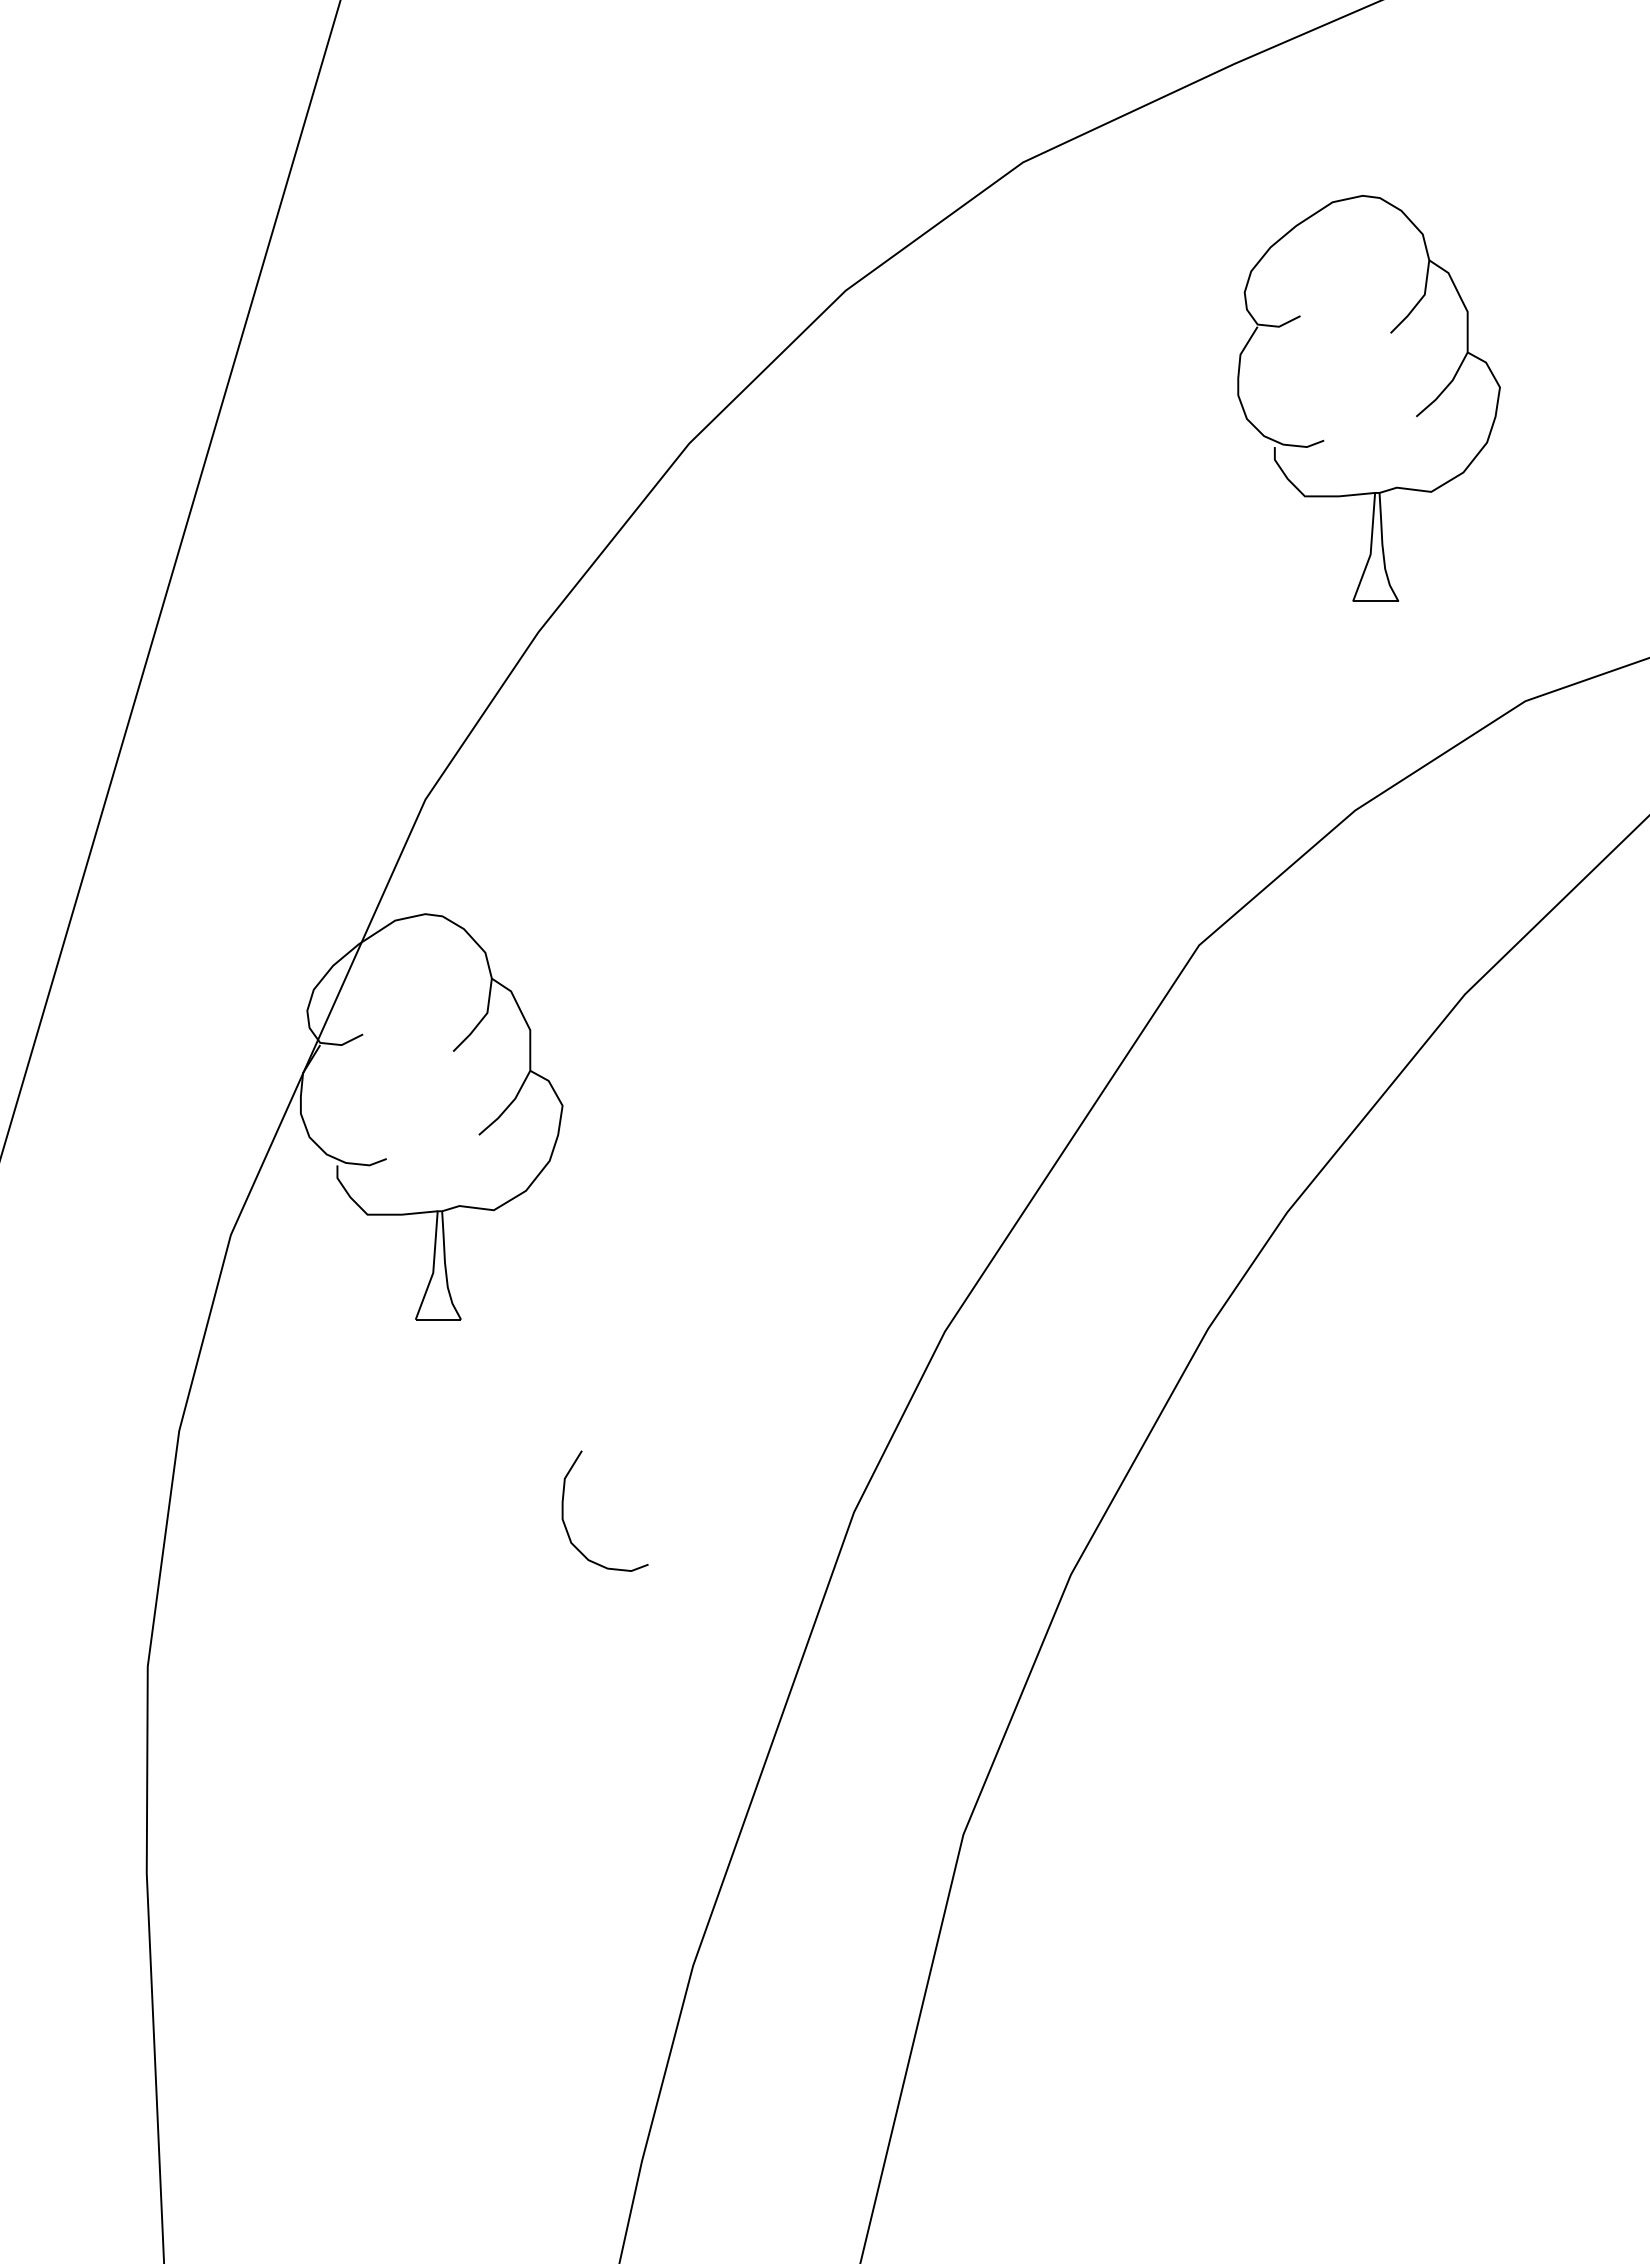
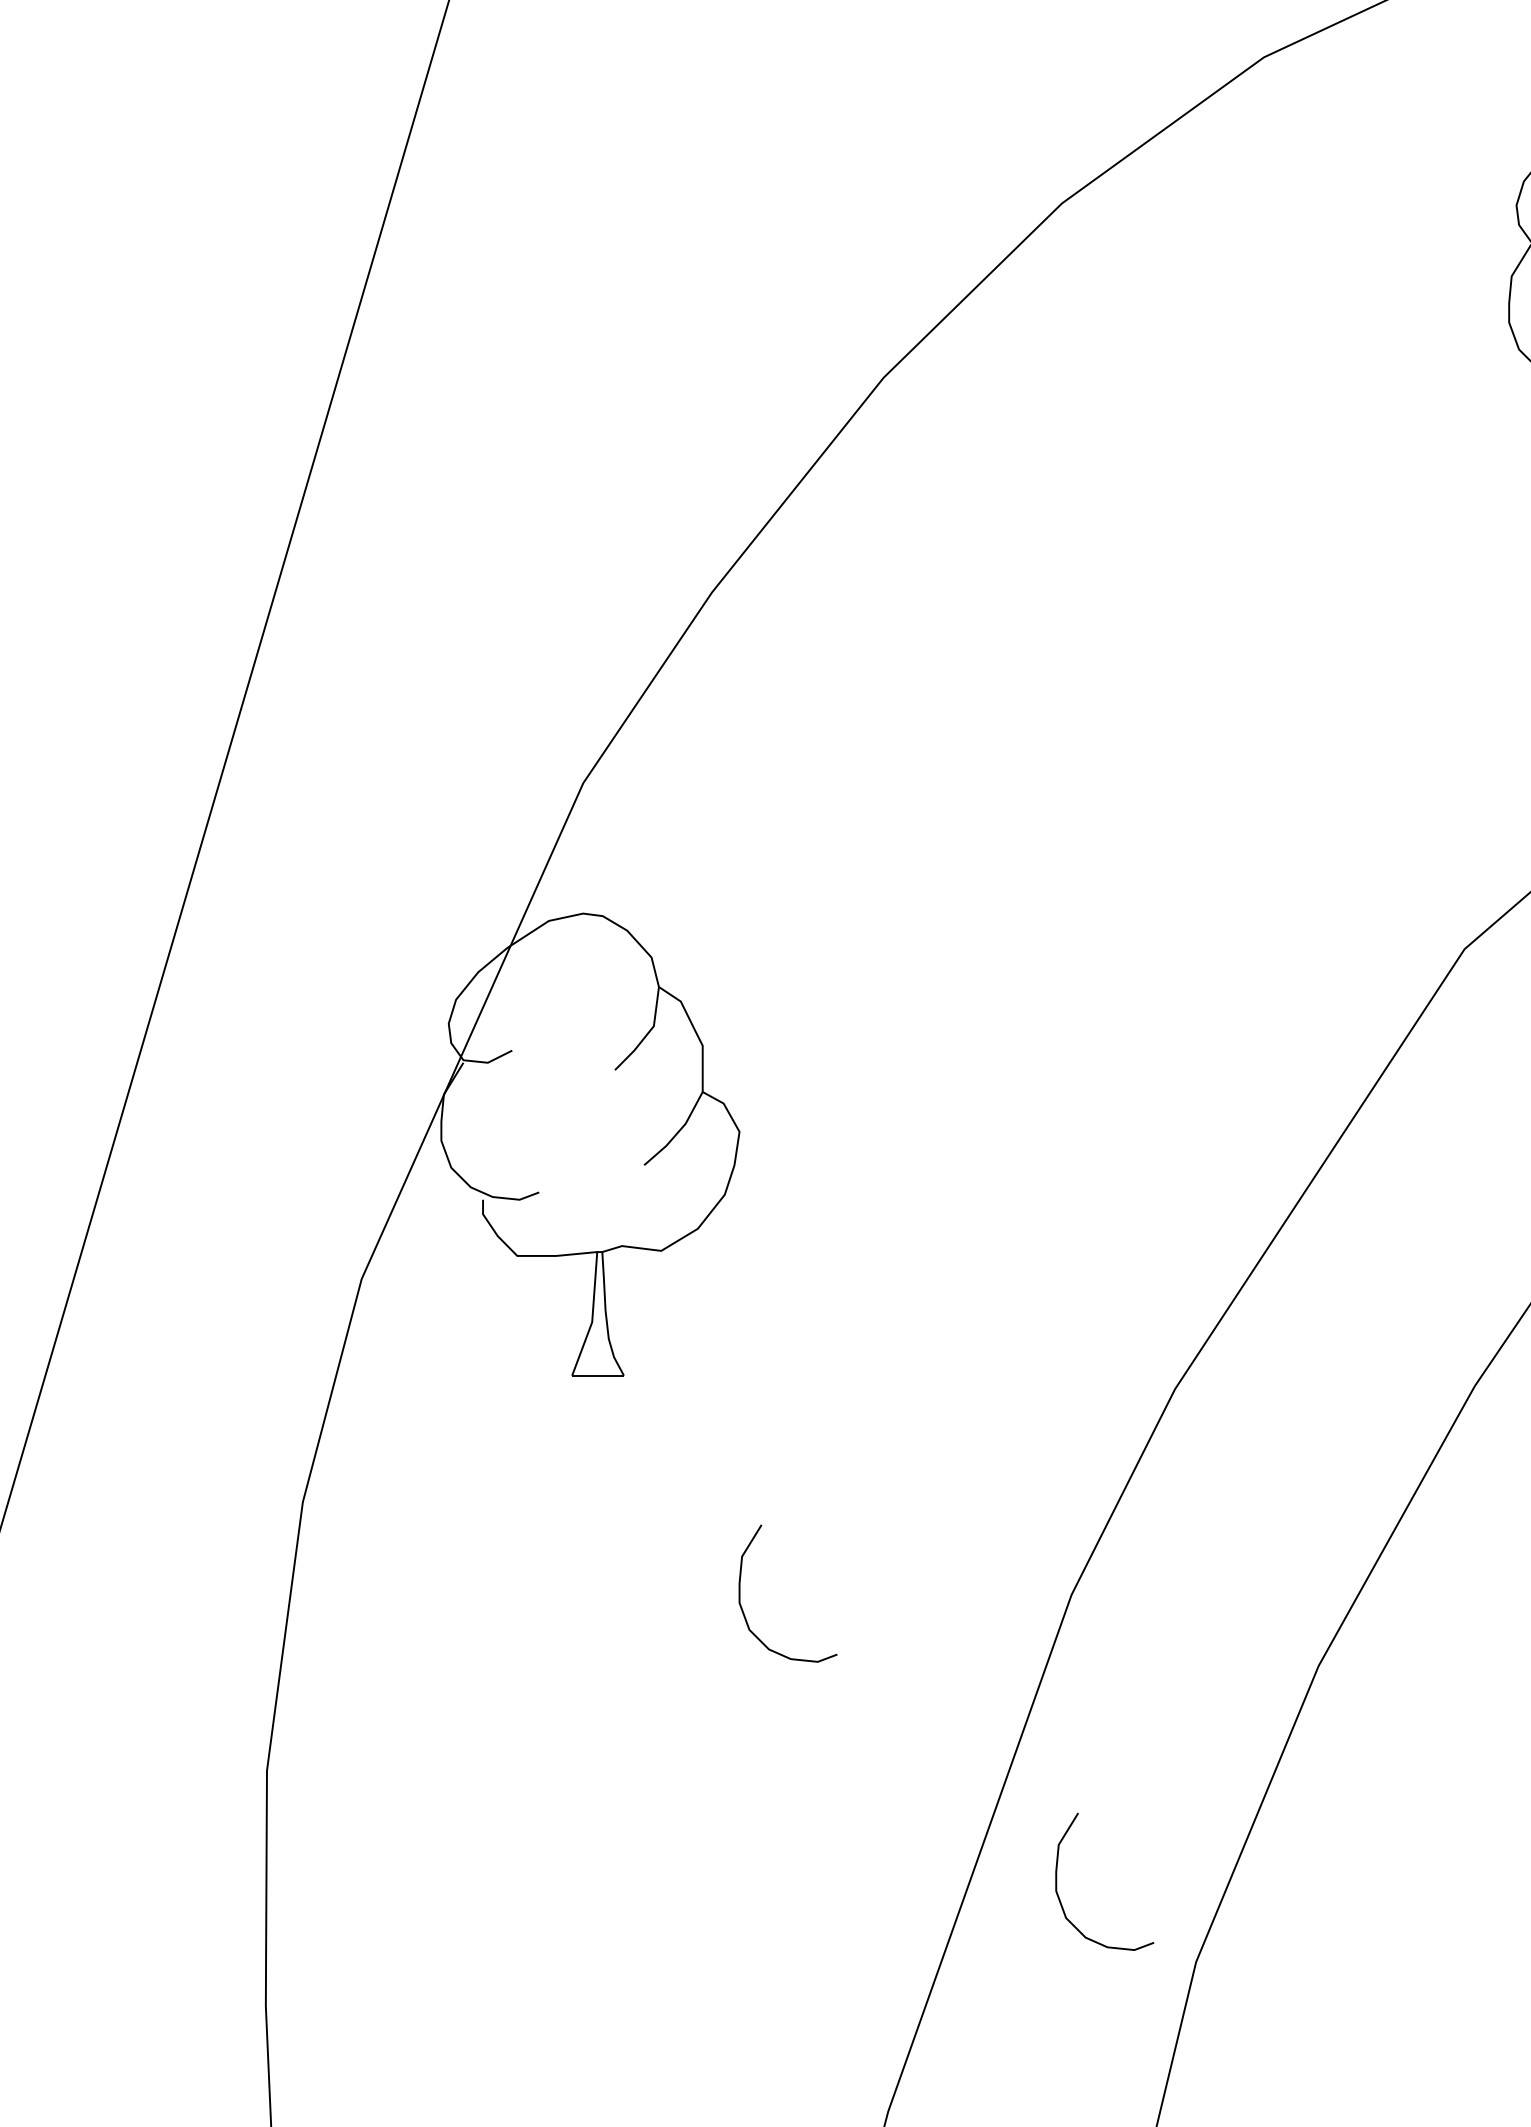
curve: (841, 1763) -> (1057, 1881), added

